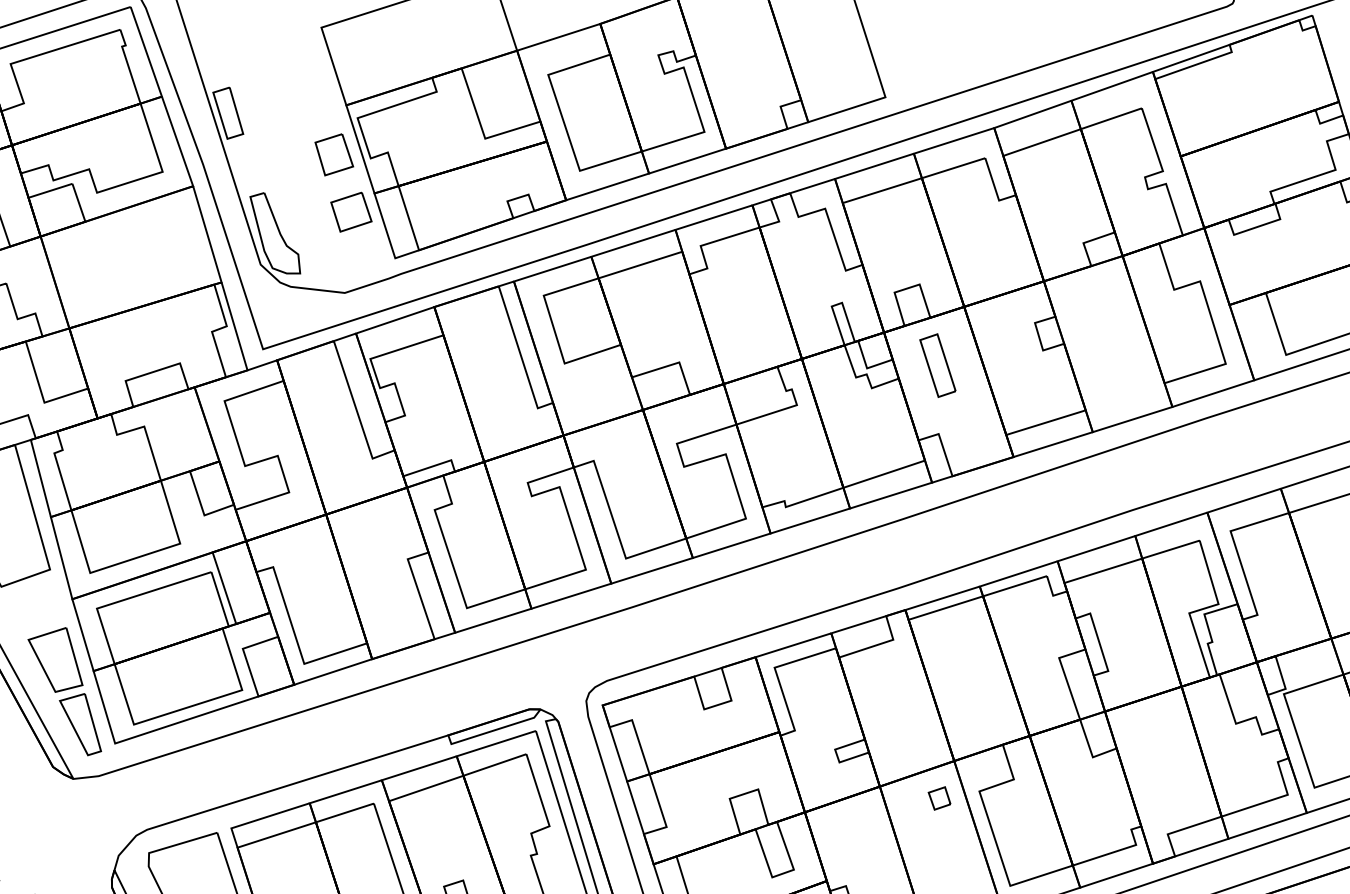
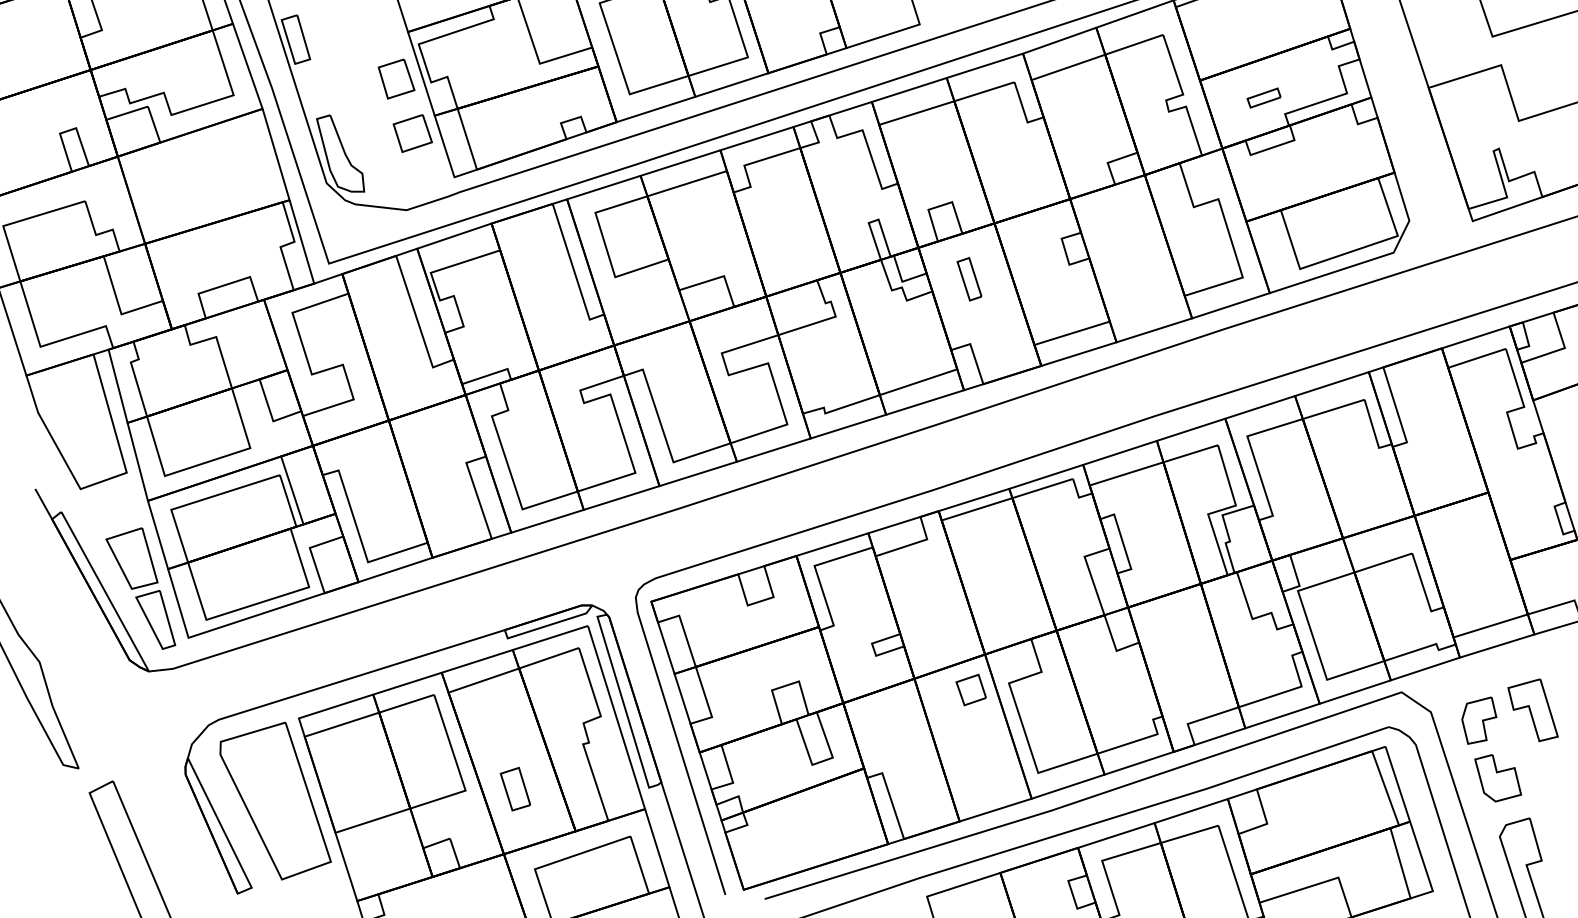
part: (1247, 174) -> (1263, 97), added
part: (937, 365) -> (969, 279), size x0.71
part: (938, 797) -> (970, 689), size x1.43

